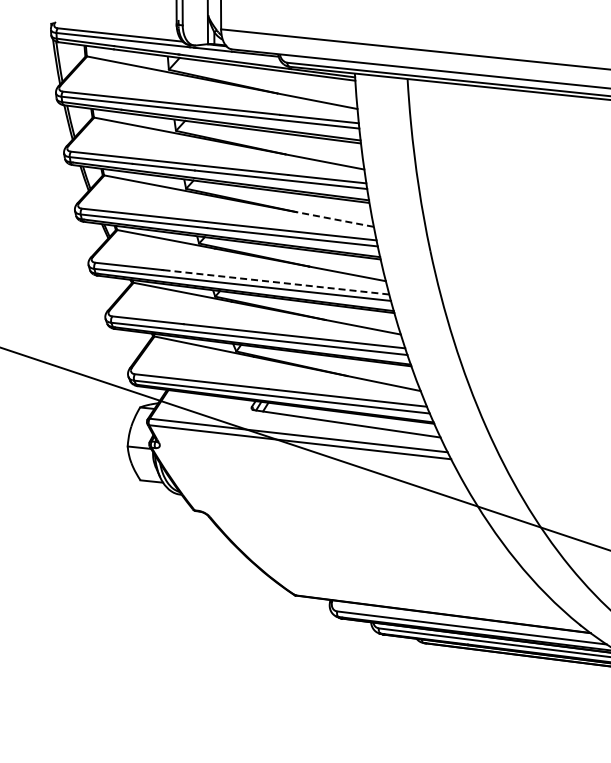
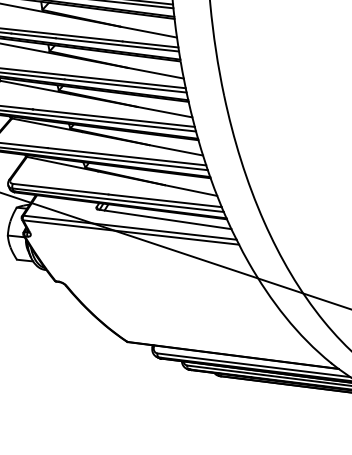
line: (334, 219) -> (155, 73), dashed -> solid
line: (276, 282) -> (114, 118), dashed -> solid

